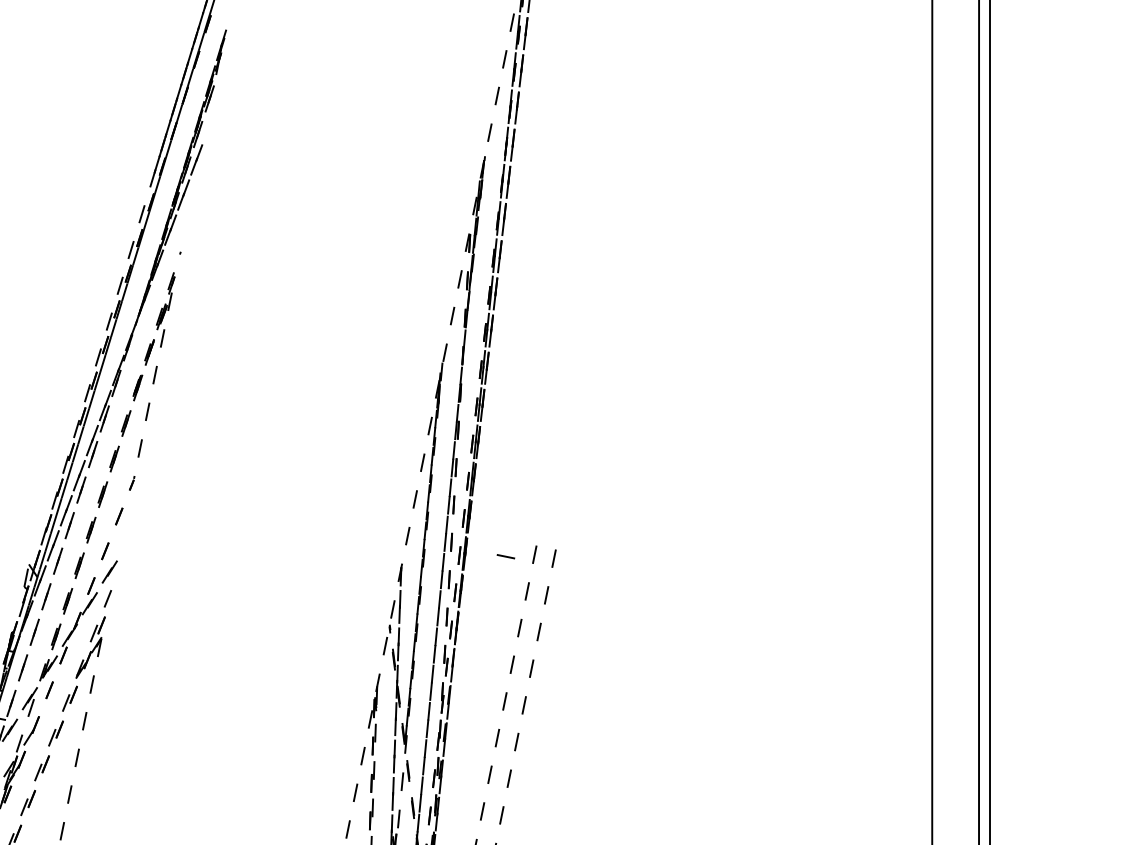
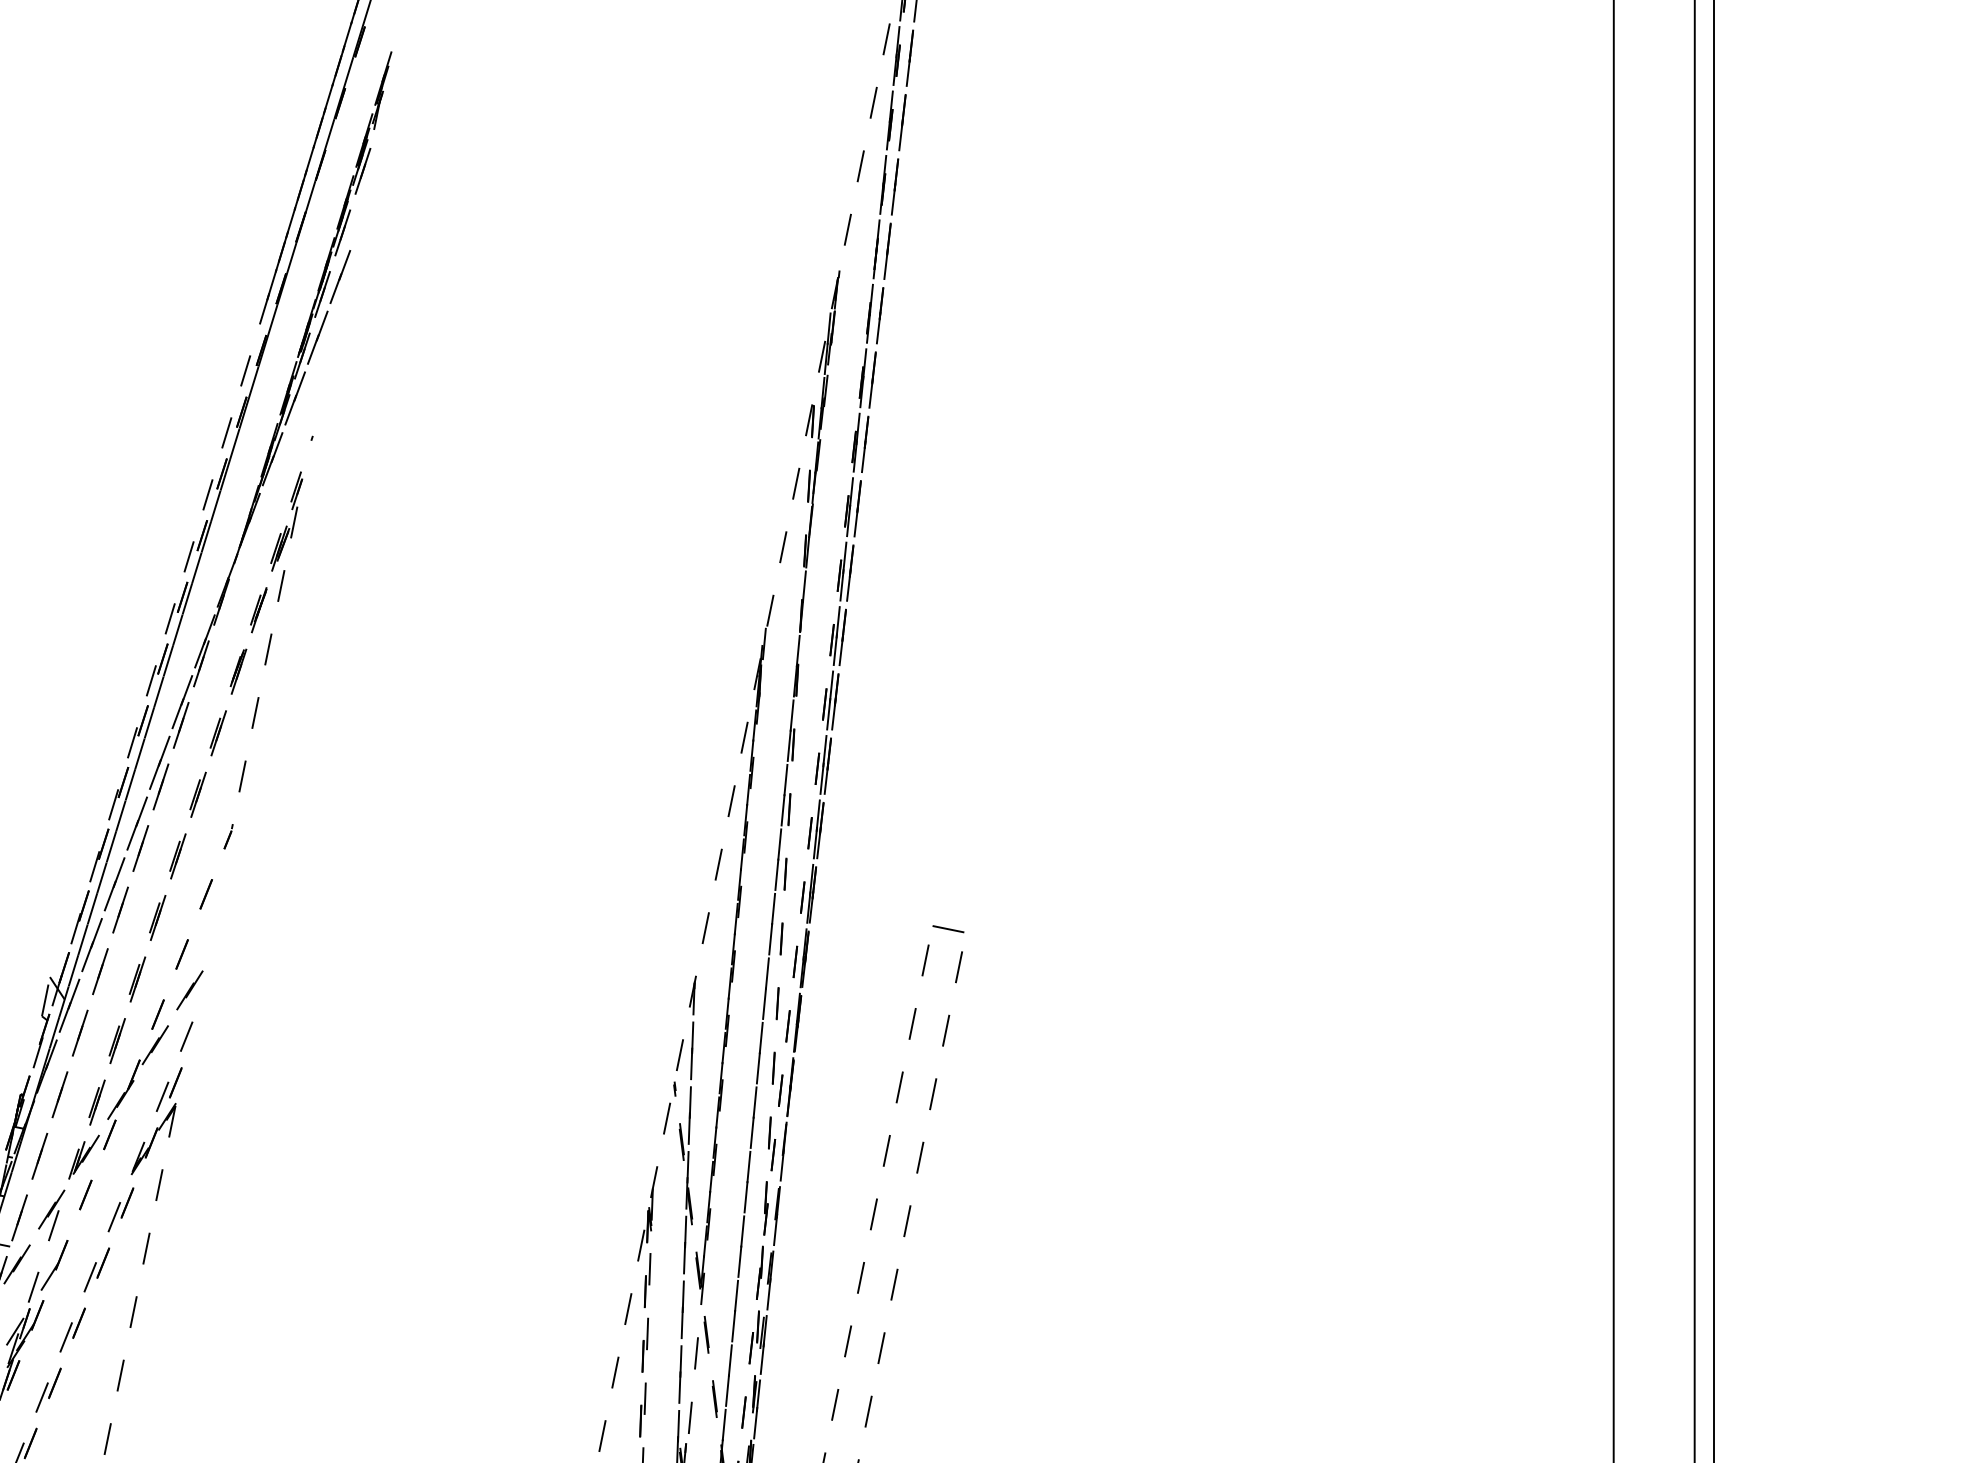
line: (505, 556) -> (947, 928), moved

